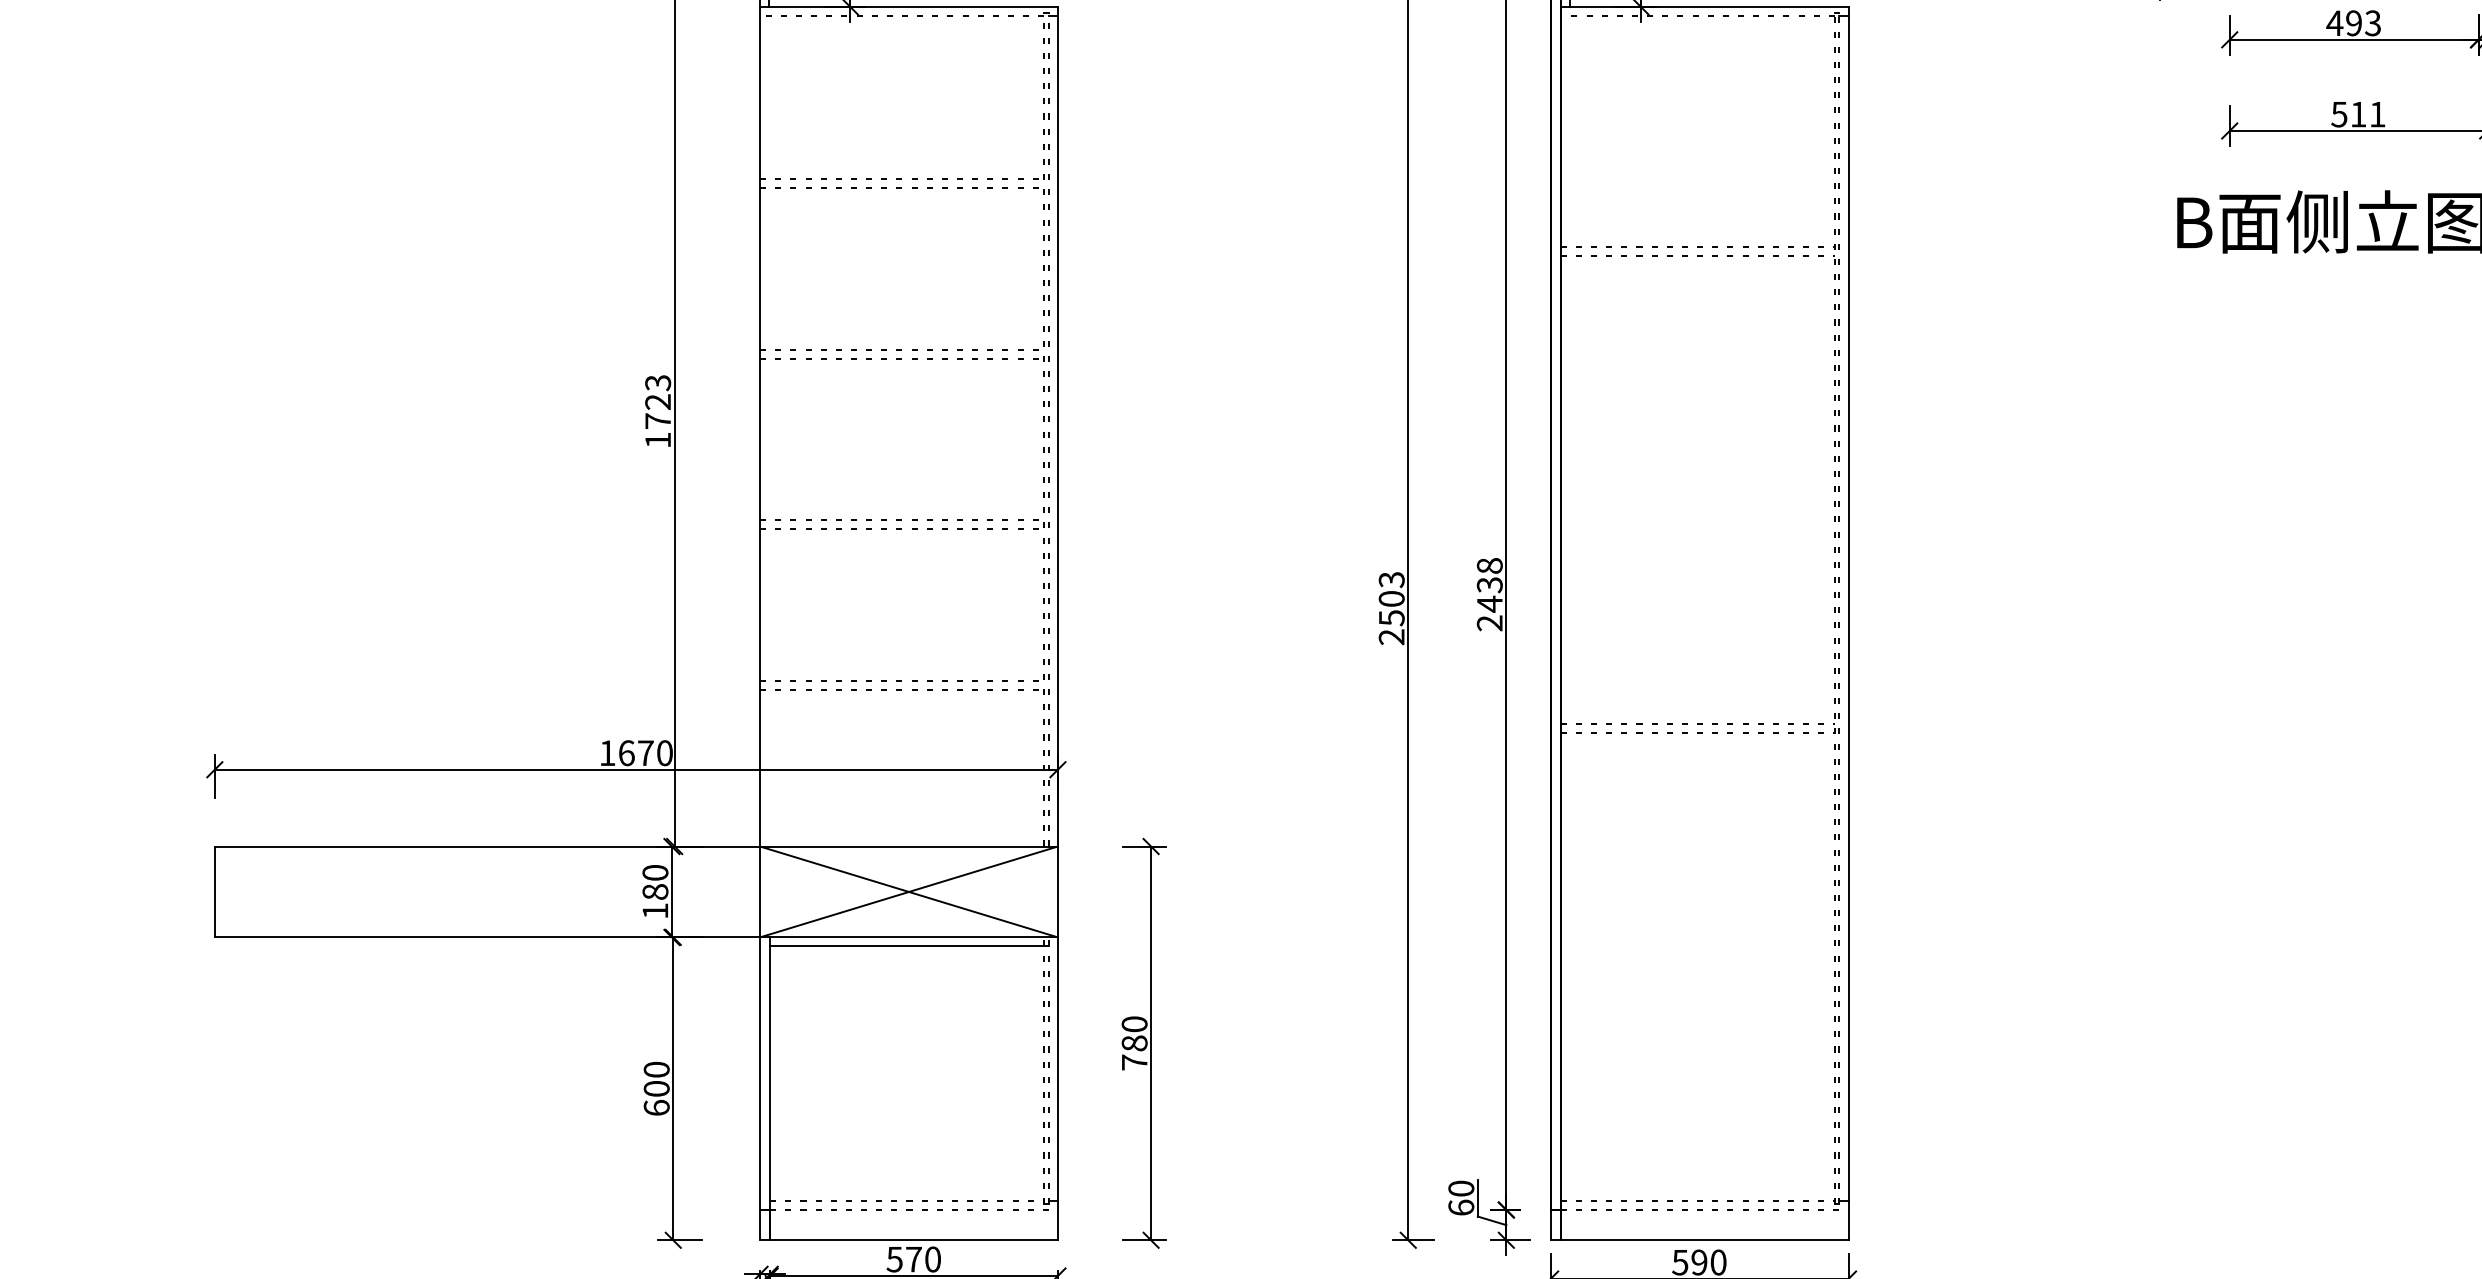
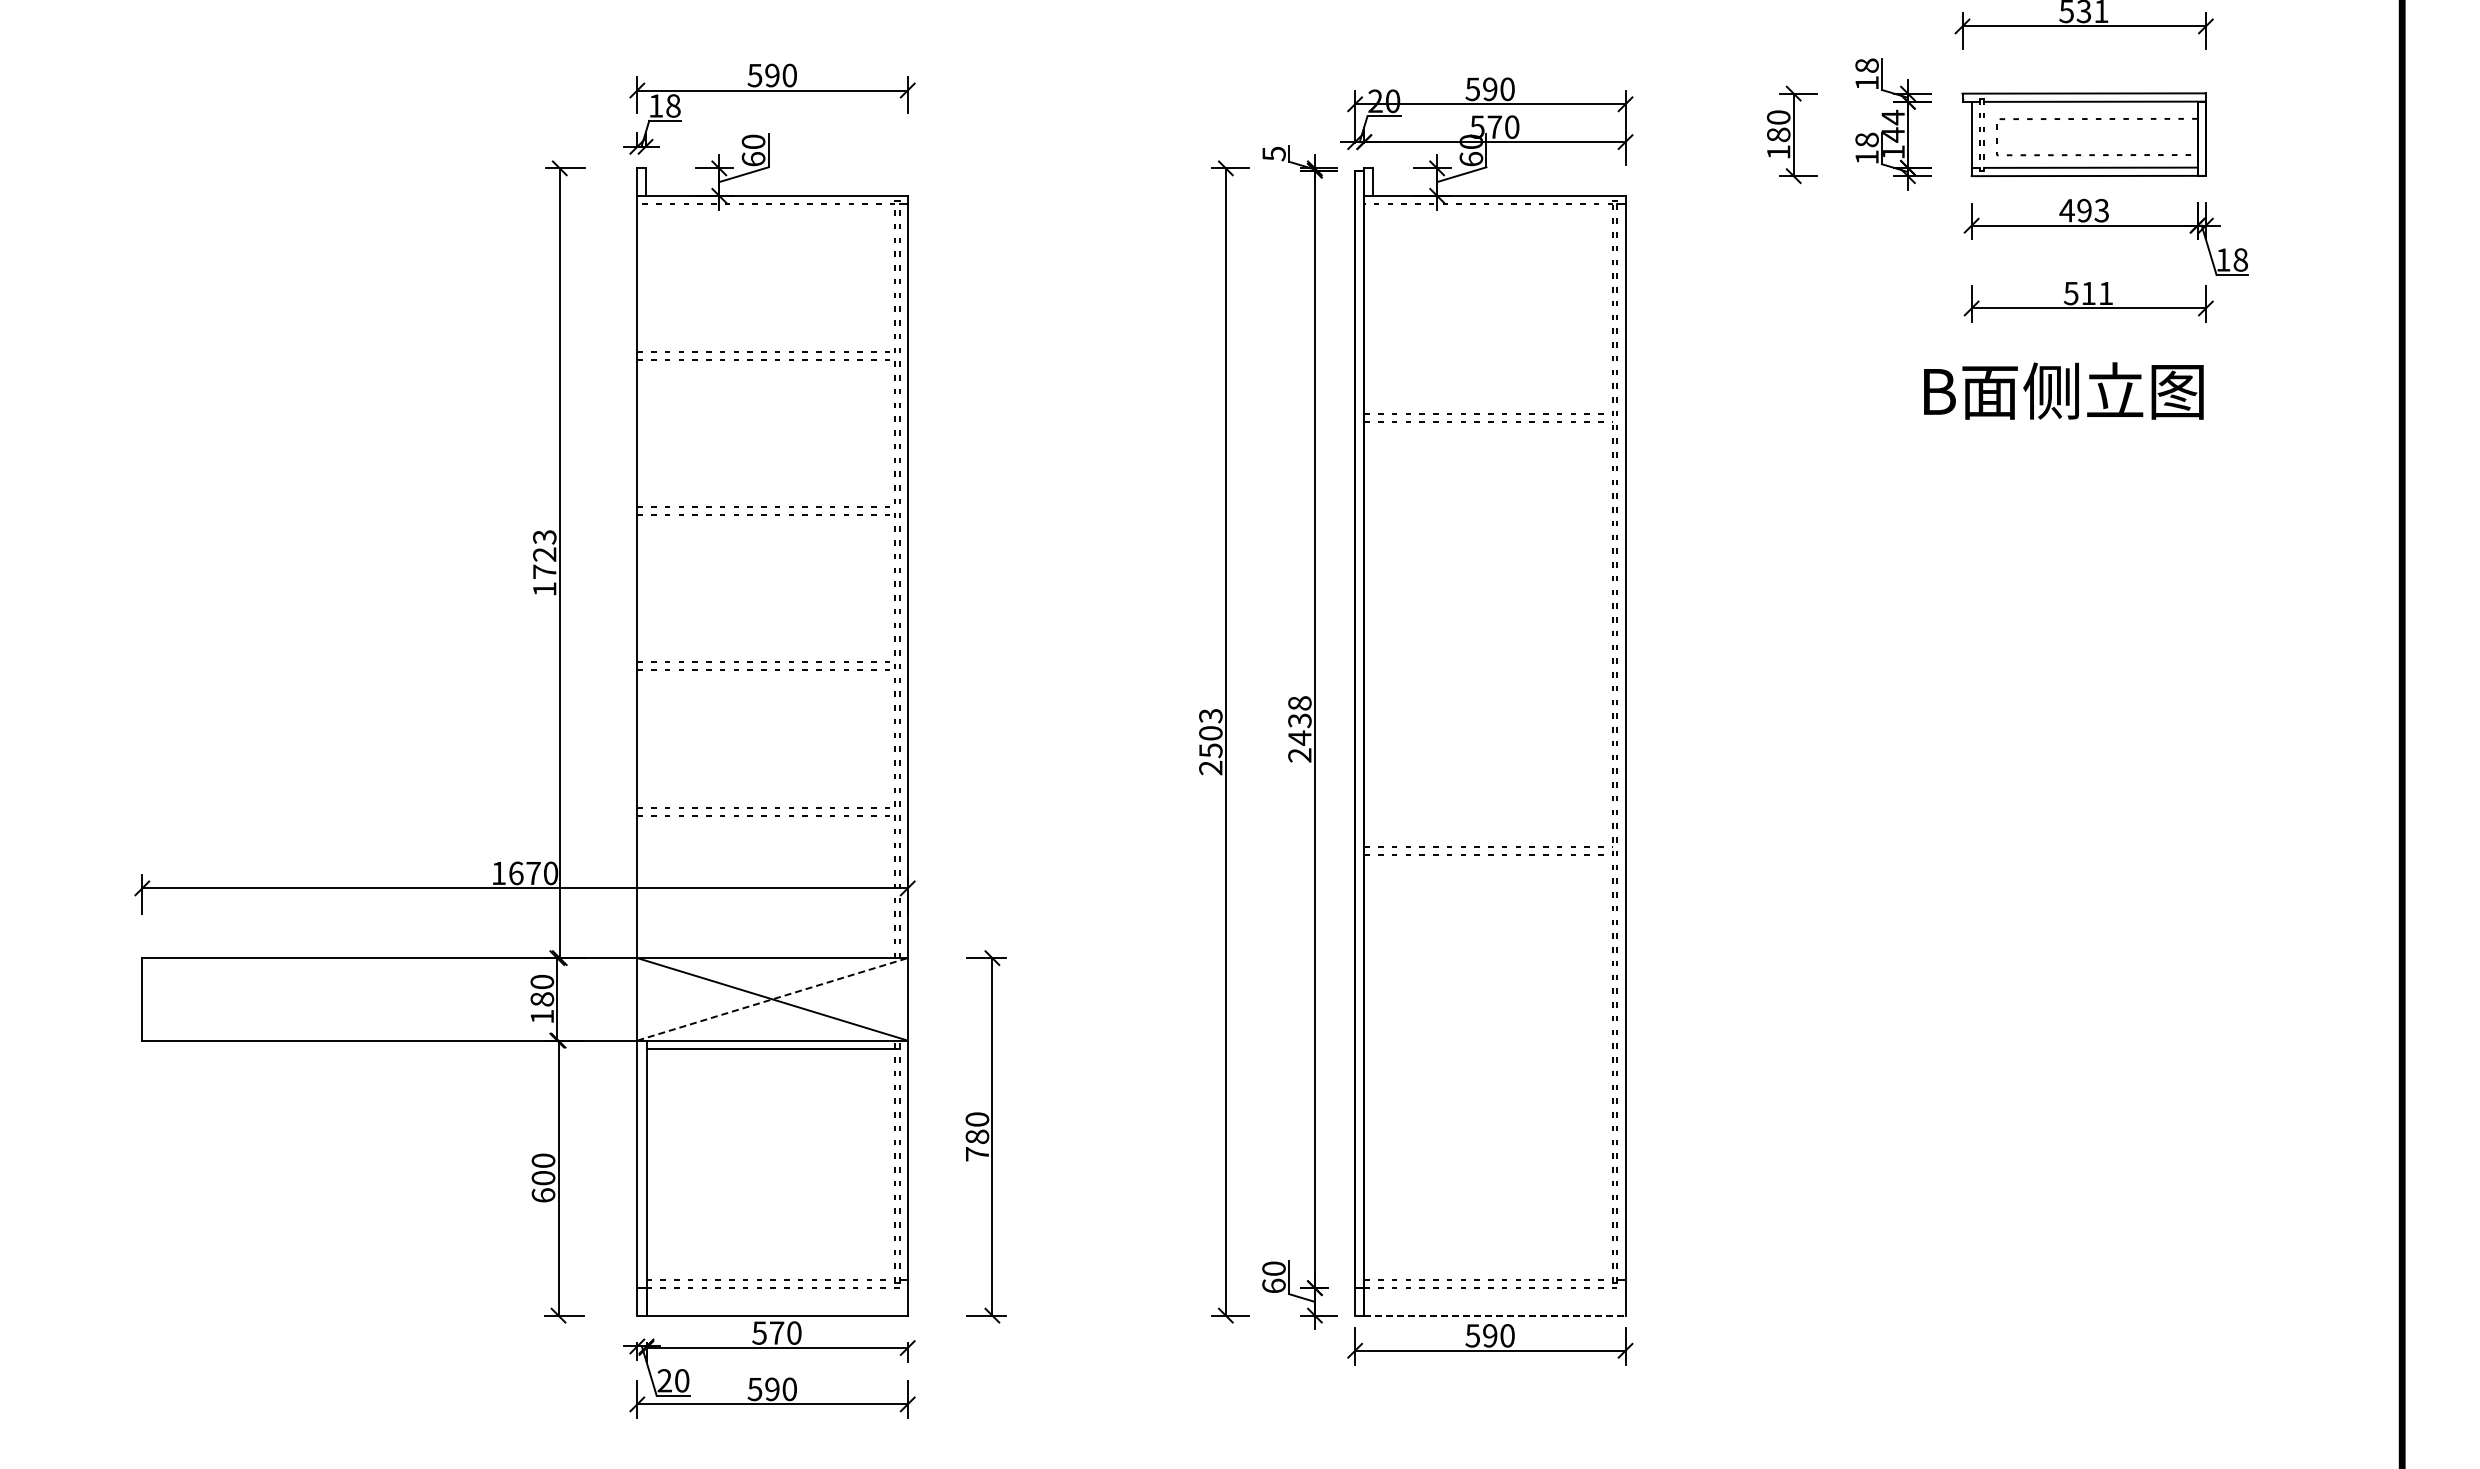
line: (910, 892) -> (773, 999), solid -> dashed
line: (1704, 1240) -> (1494, 1315), solid -> dashed

